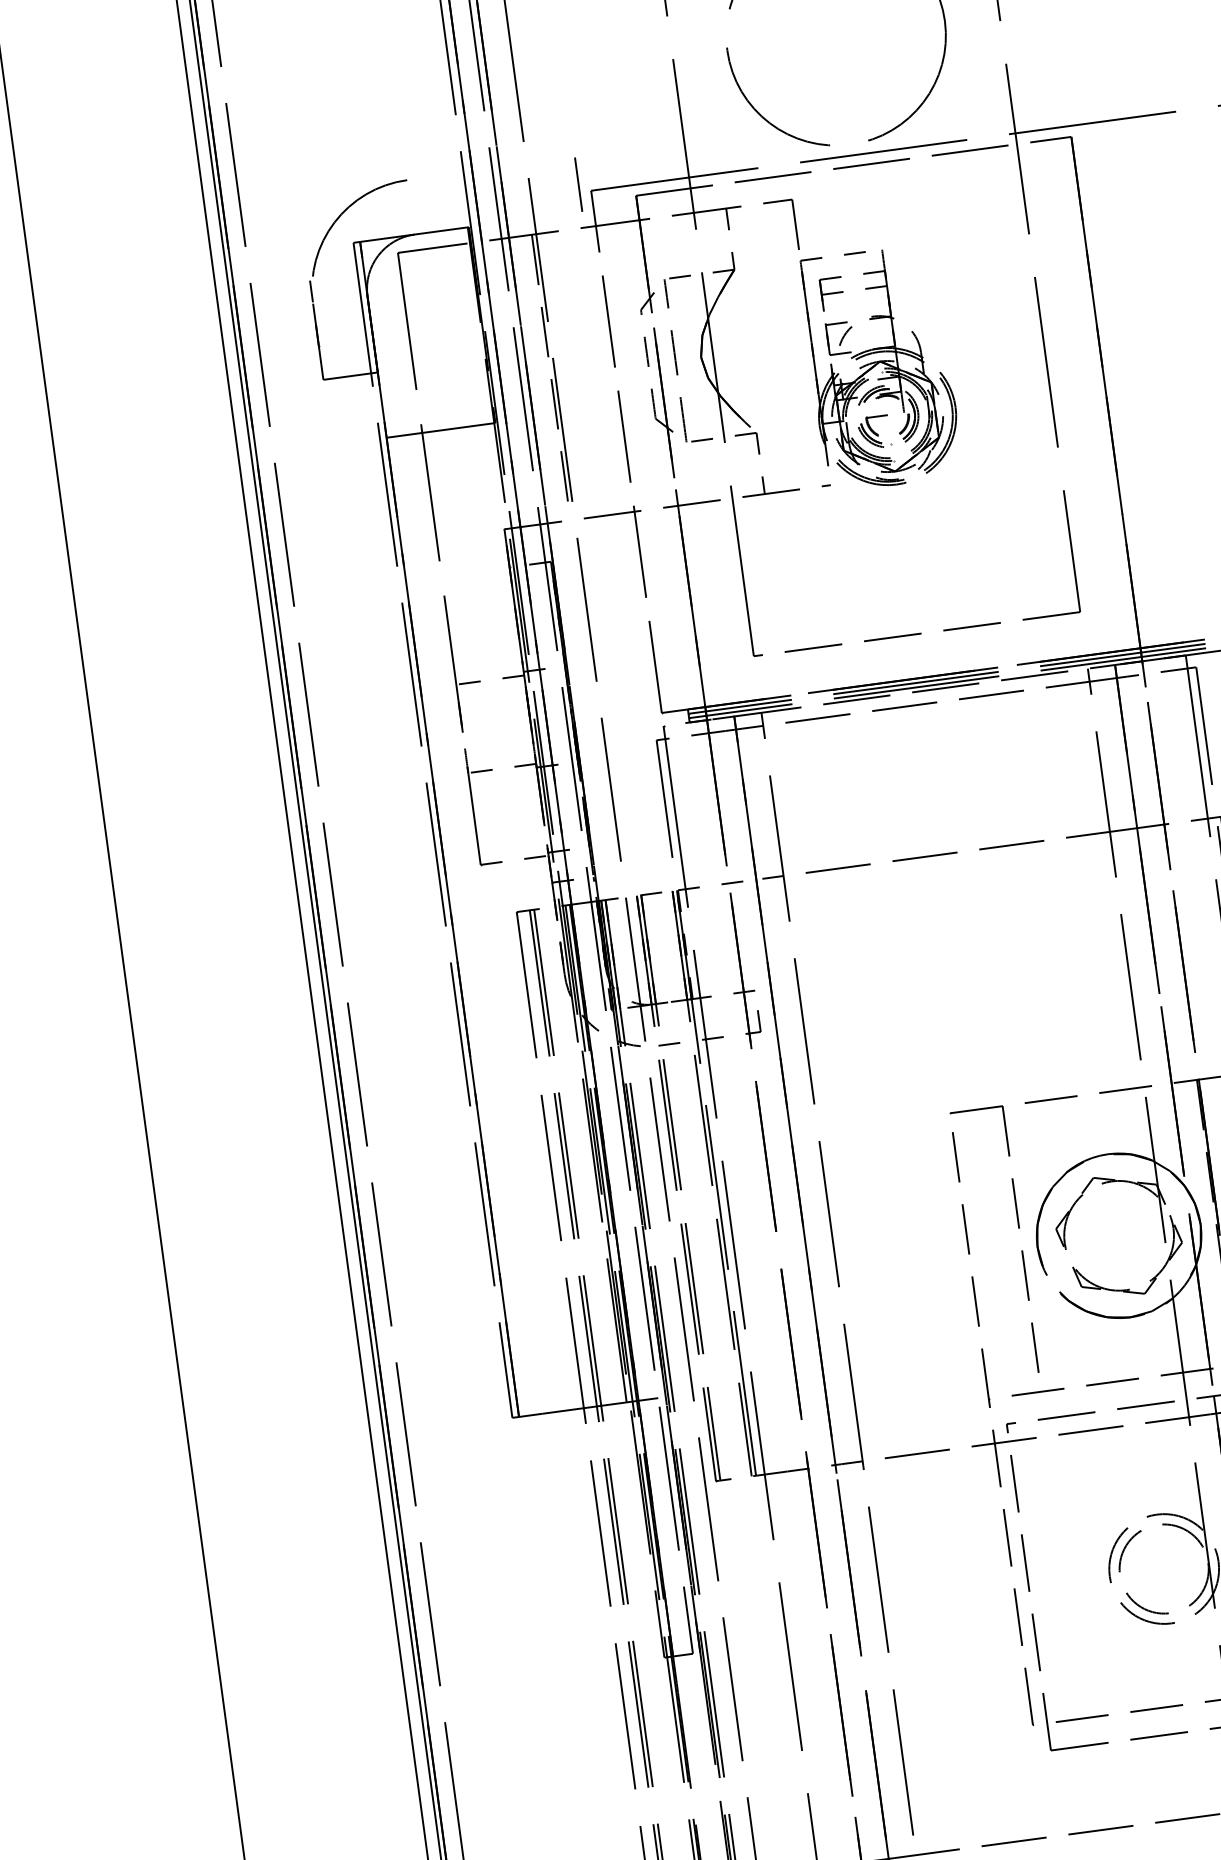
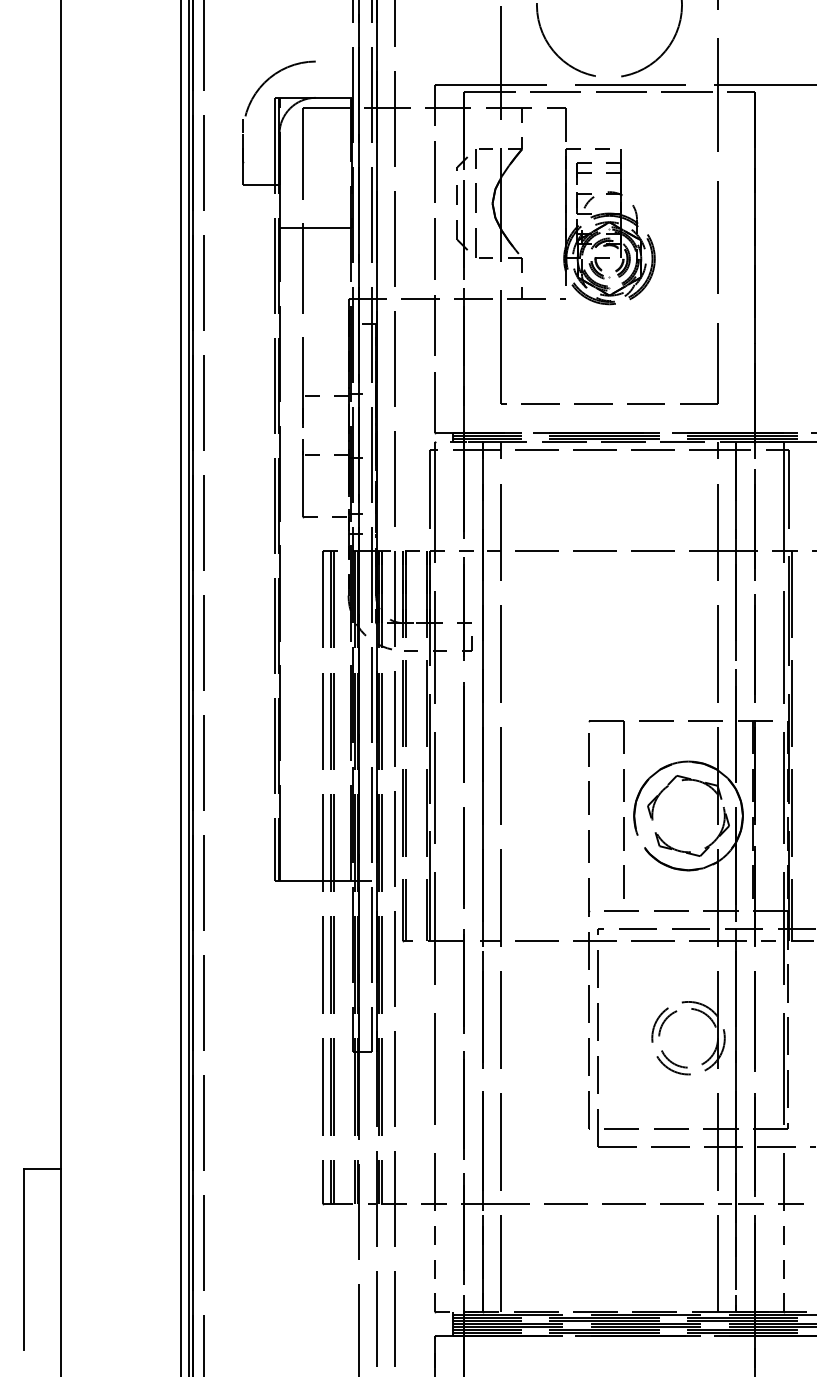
line: (578, 184) -> (427, 79), removed
line: (551, 377) -> (392, 203), removed

